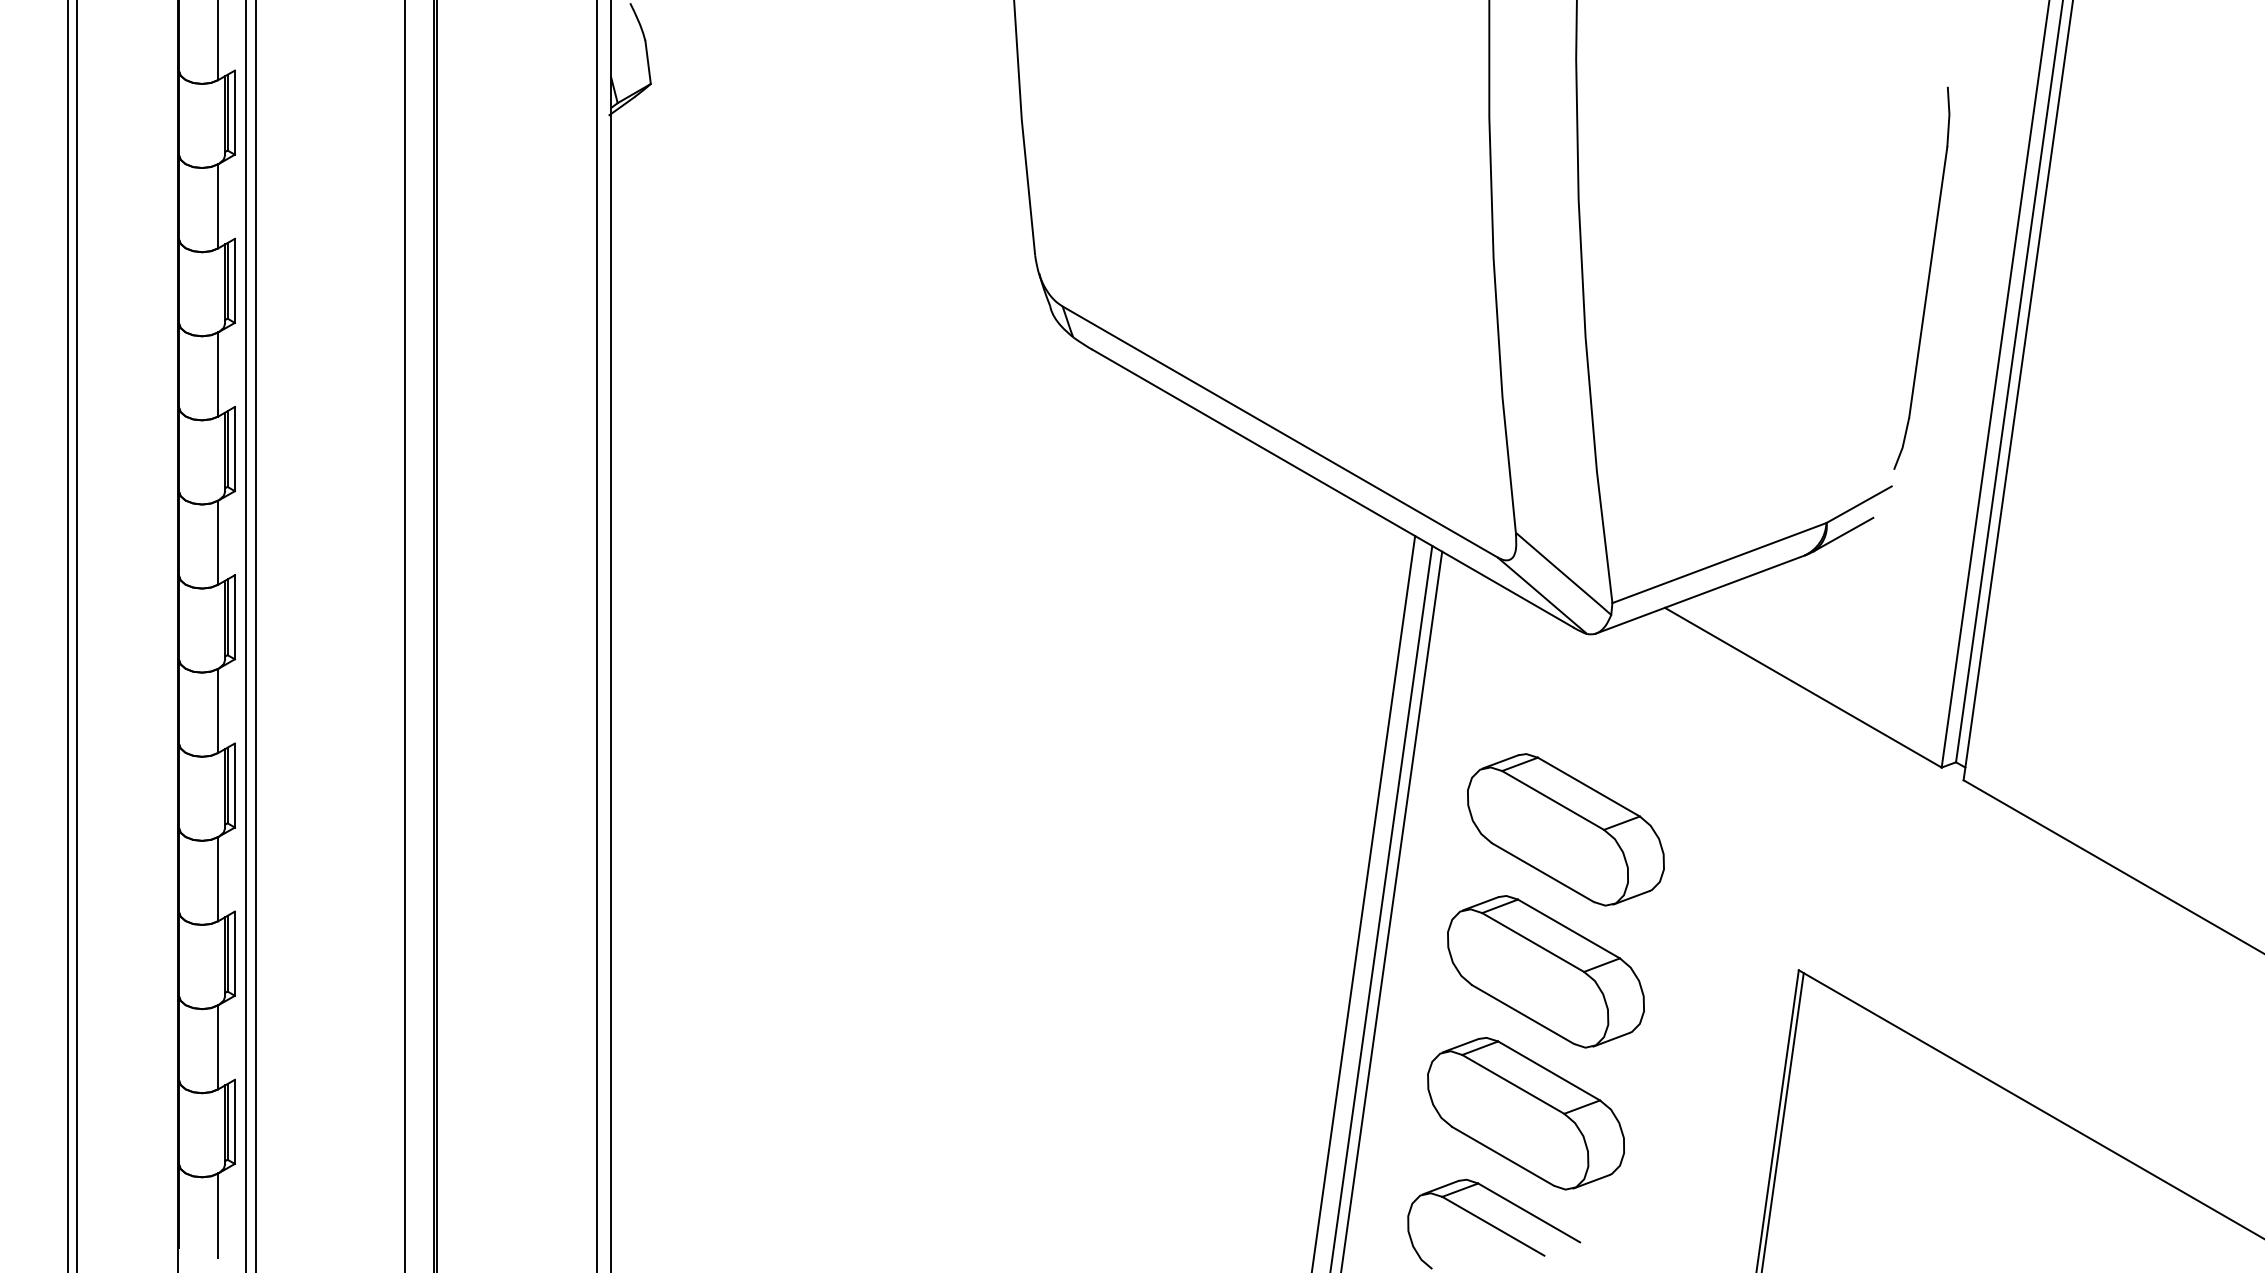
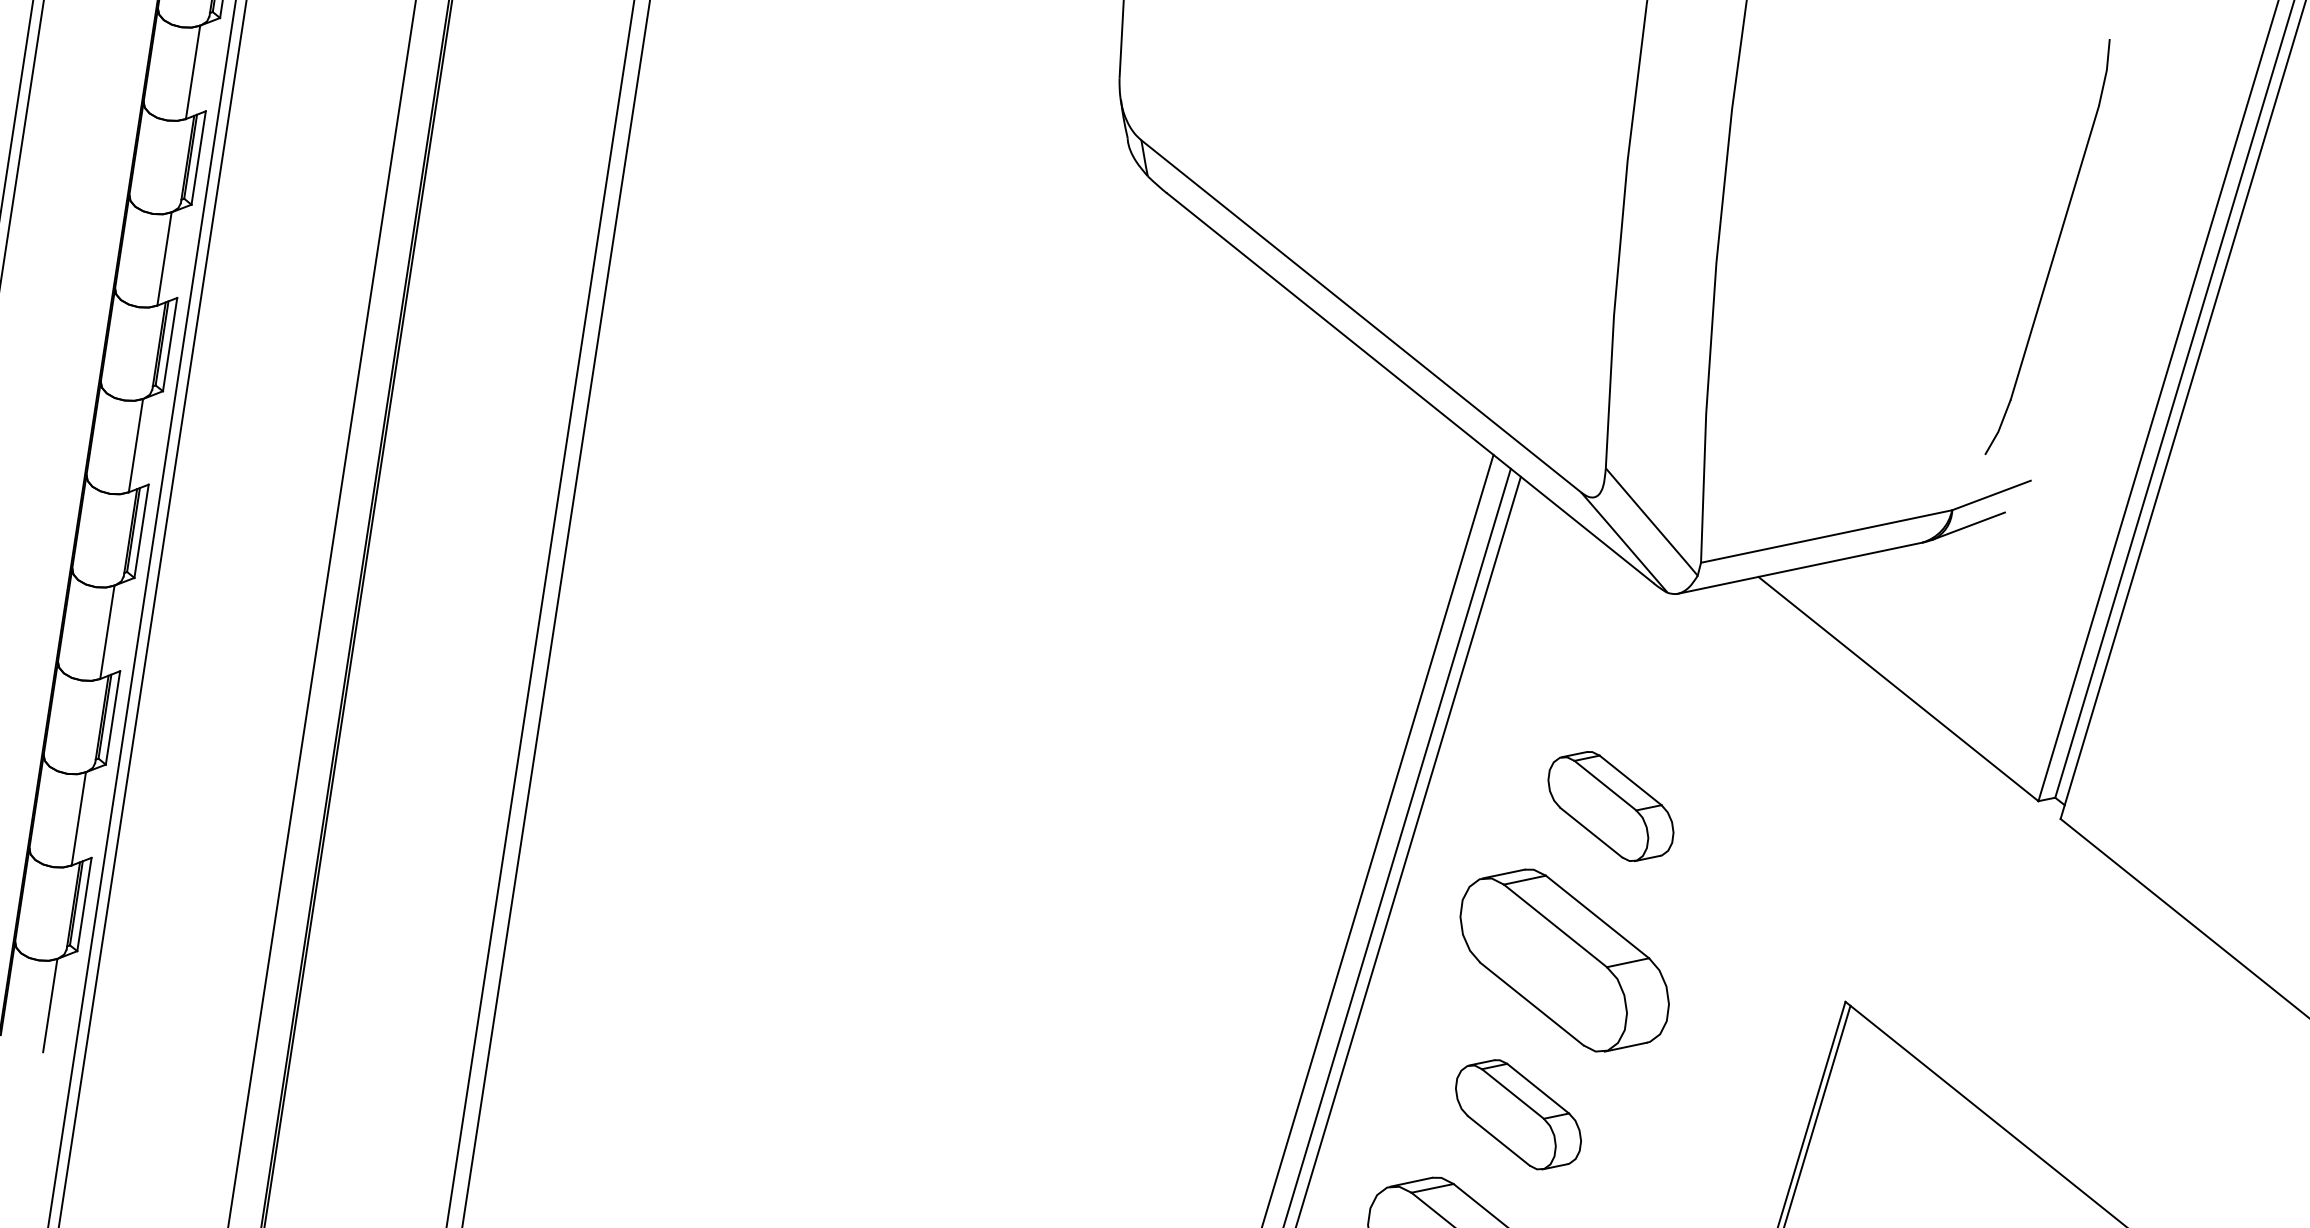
part: (1927, 278) -> (2054, 248), moved
part: (1565, 829) -> (1610, 806), size x0.6
part: (1525, 1113) -> (1517, 1114), size x0.6

